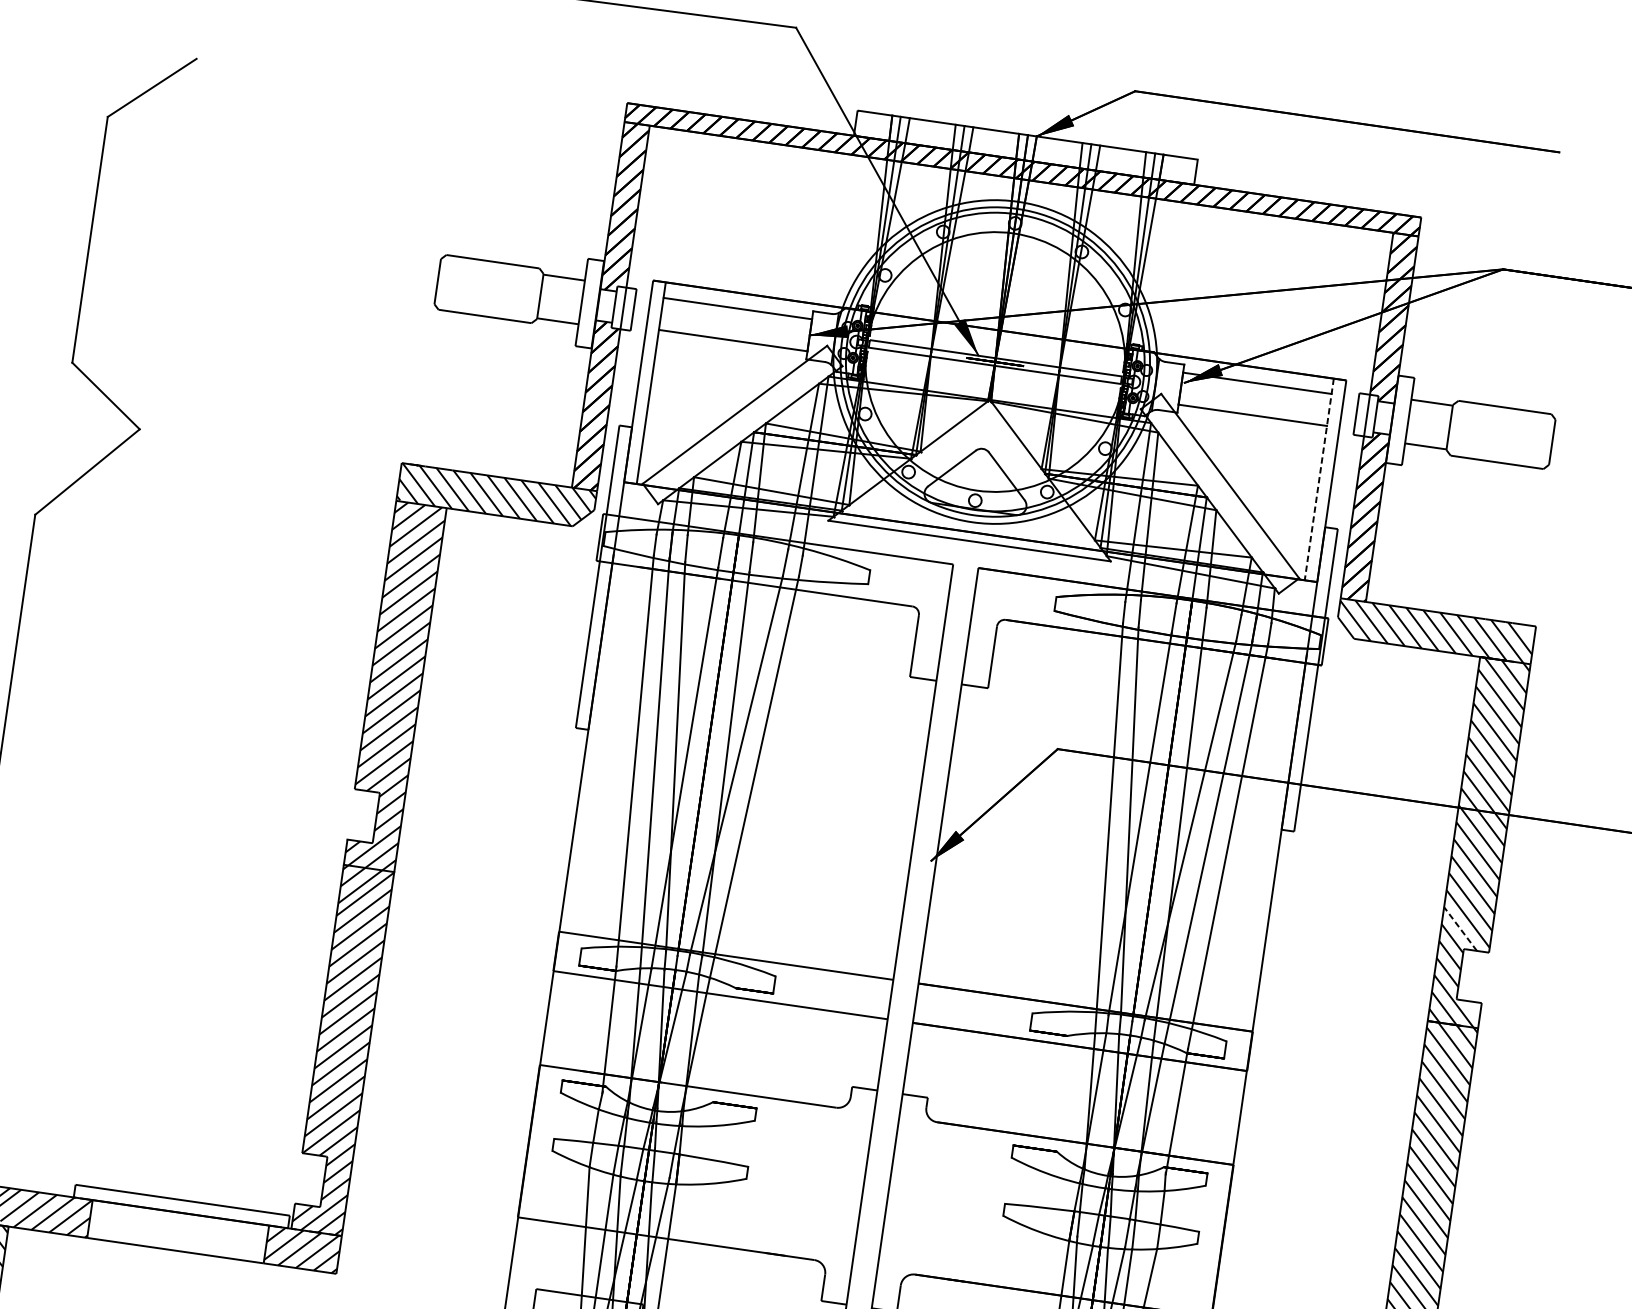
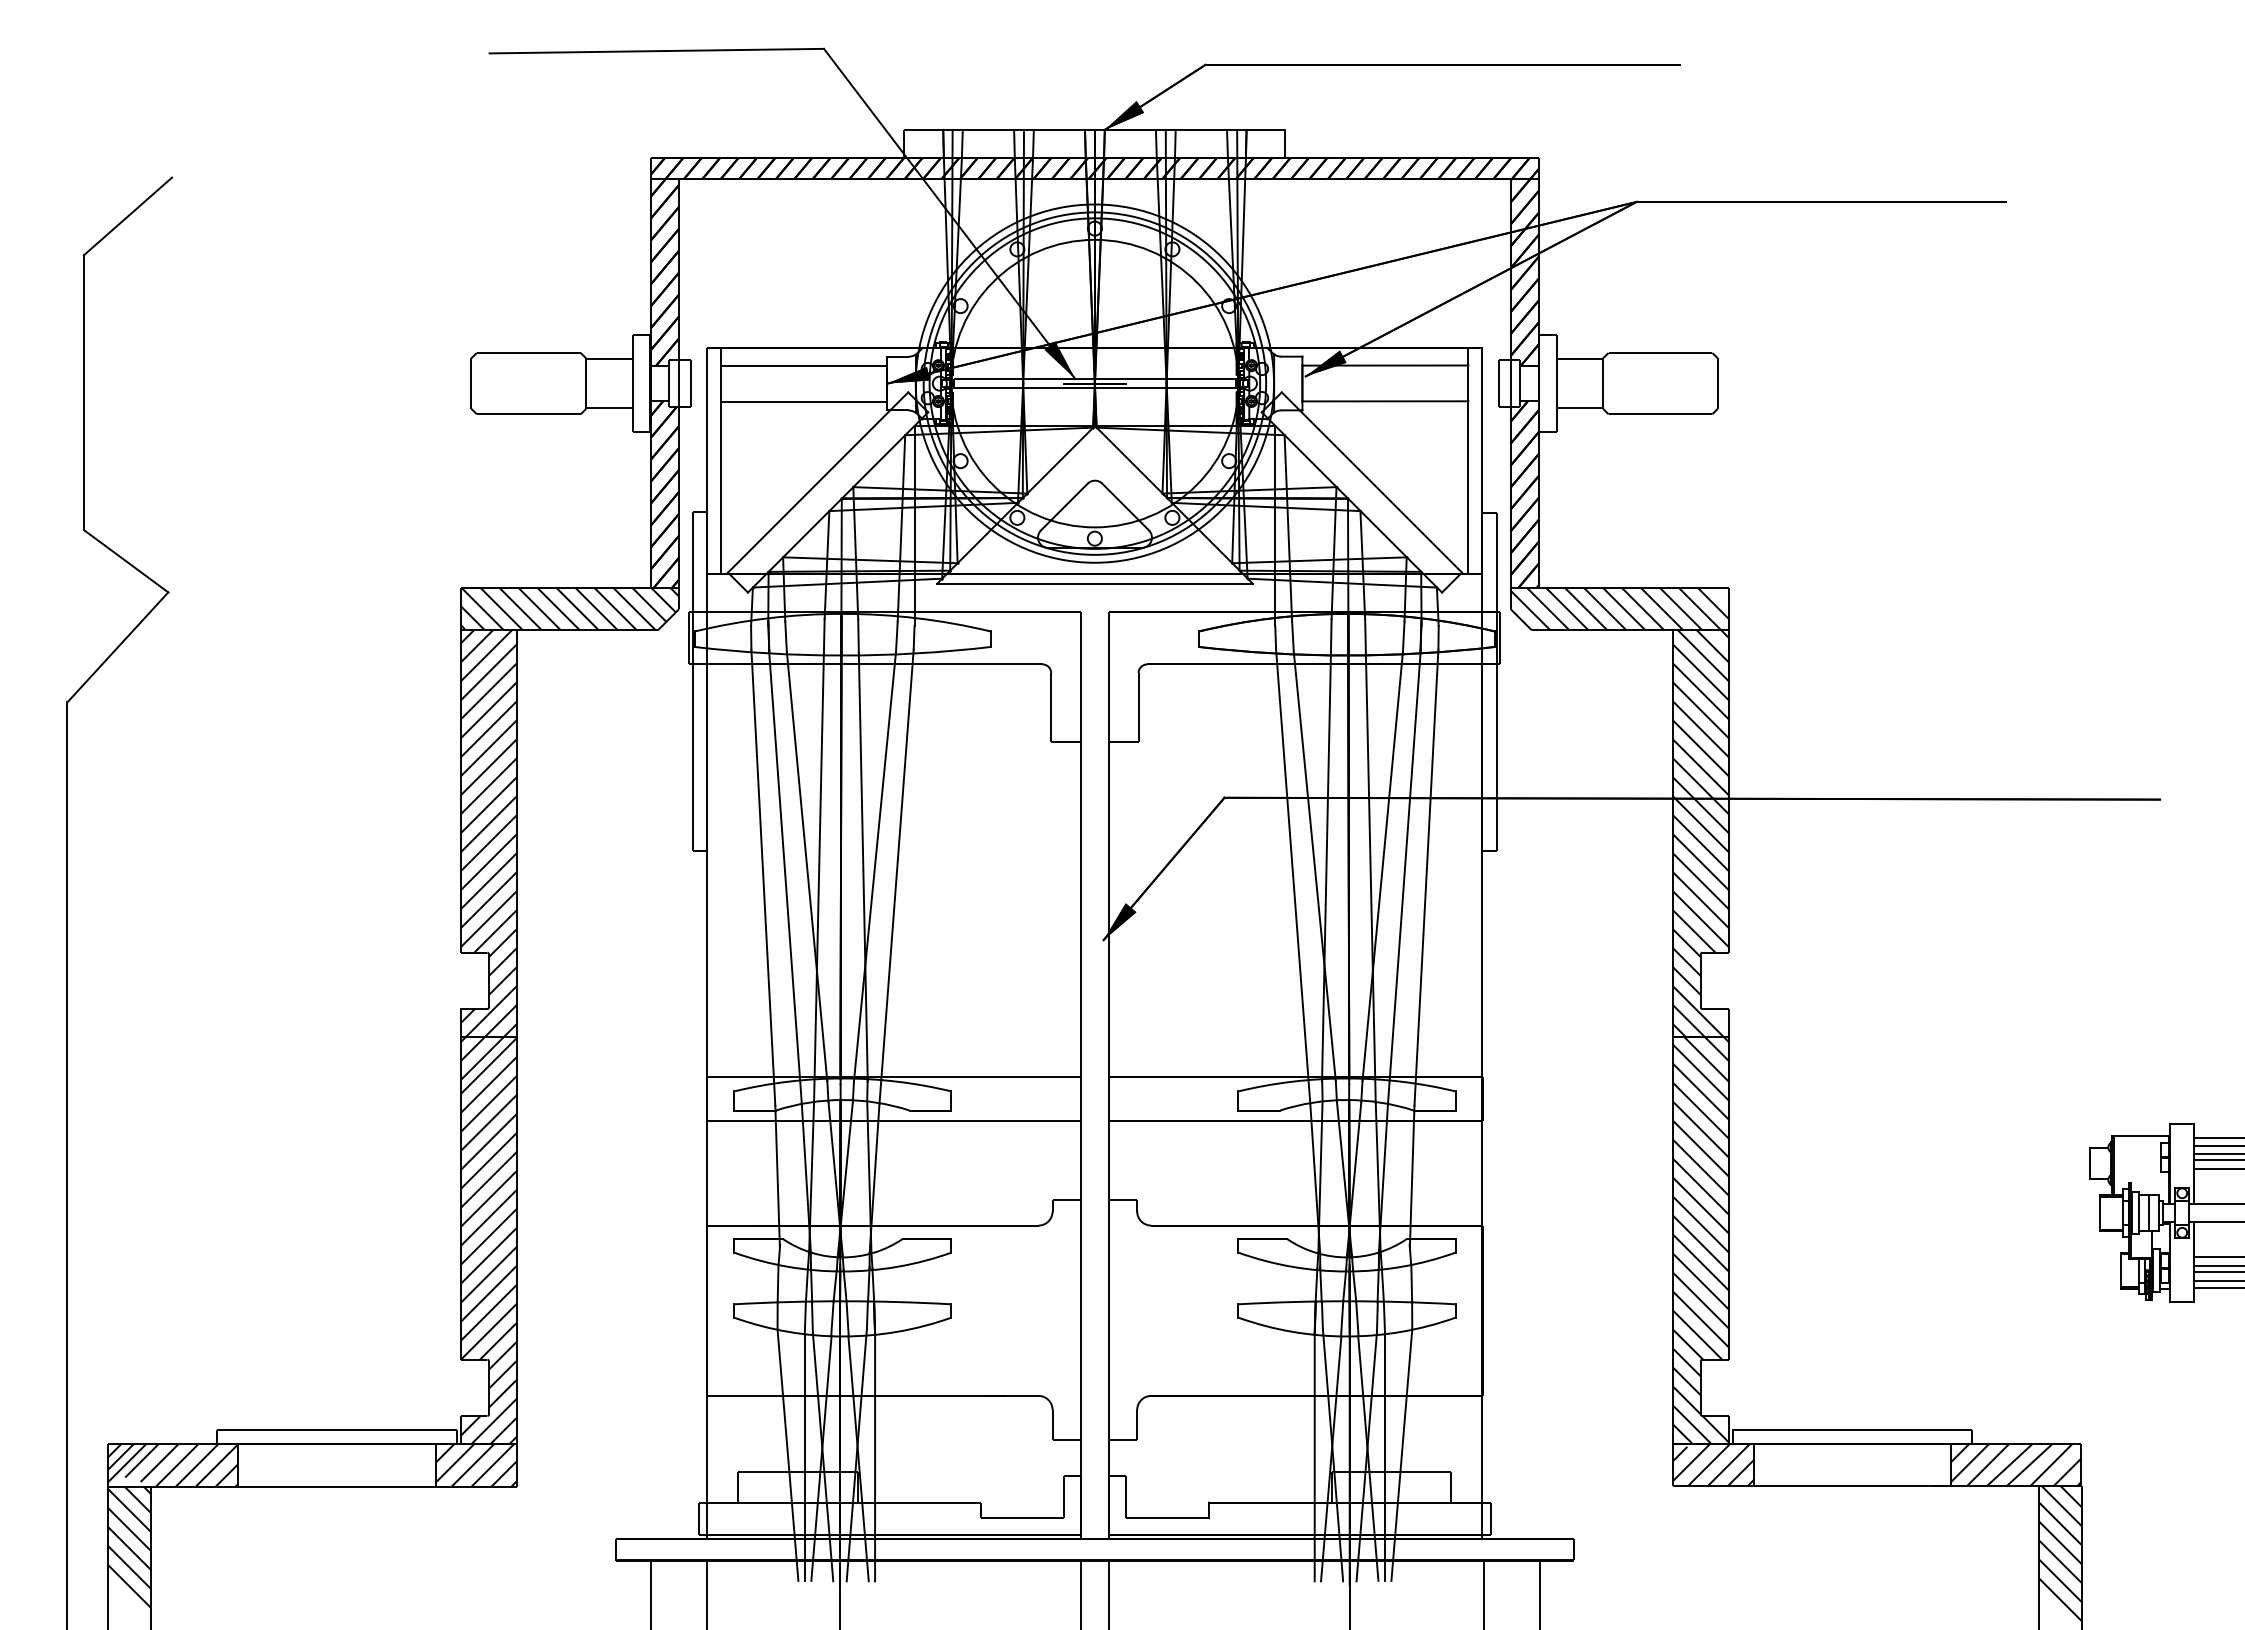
line: (1319, 479) -> (1468, 461), dashed -> solid
line: (1459, 929) -> (1693, 931), dashed -> solid

